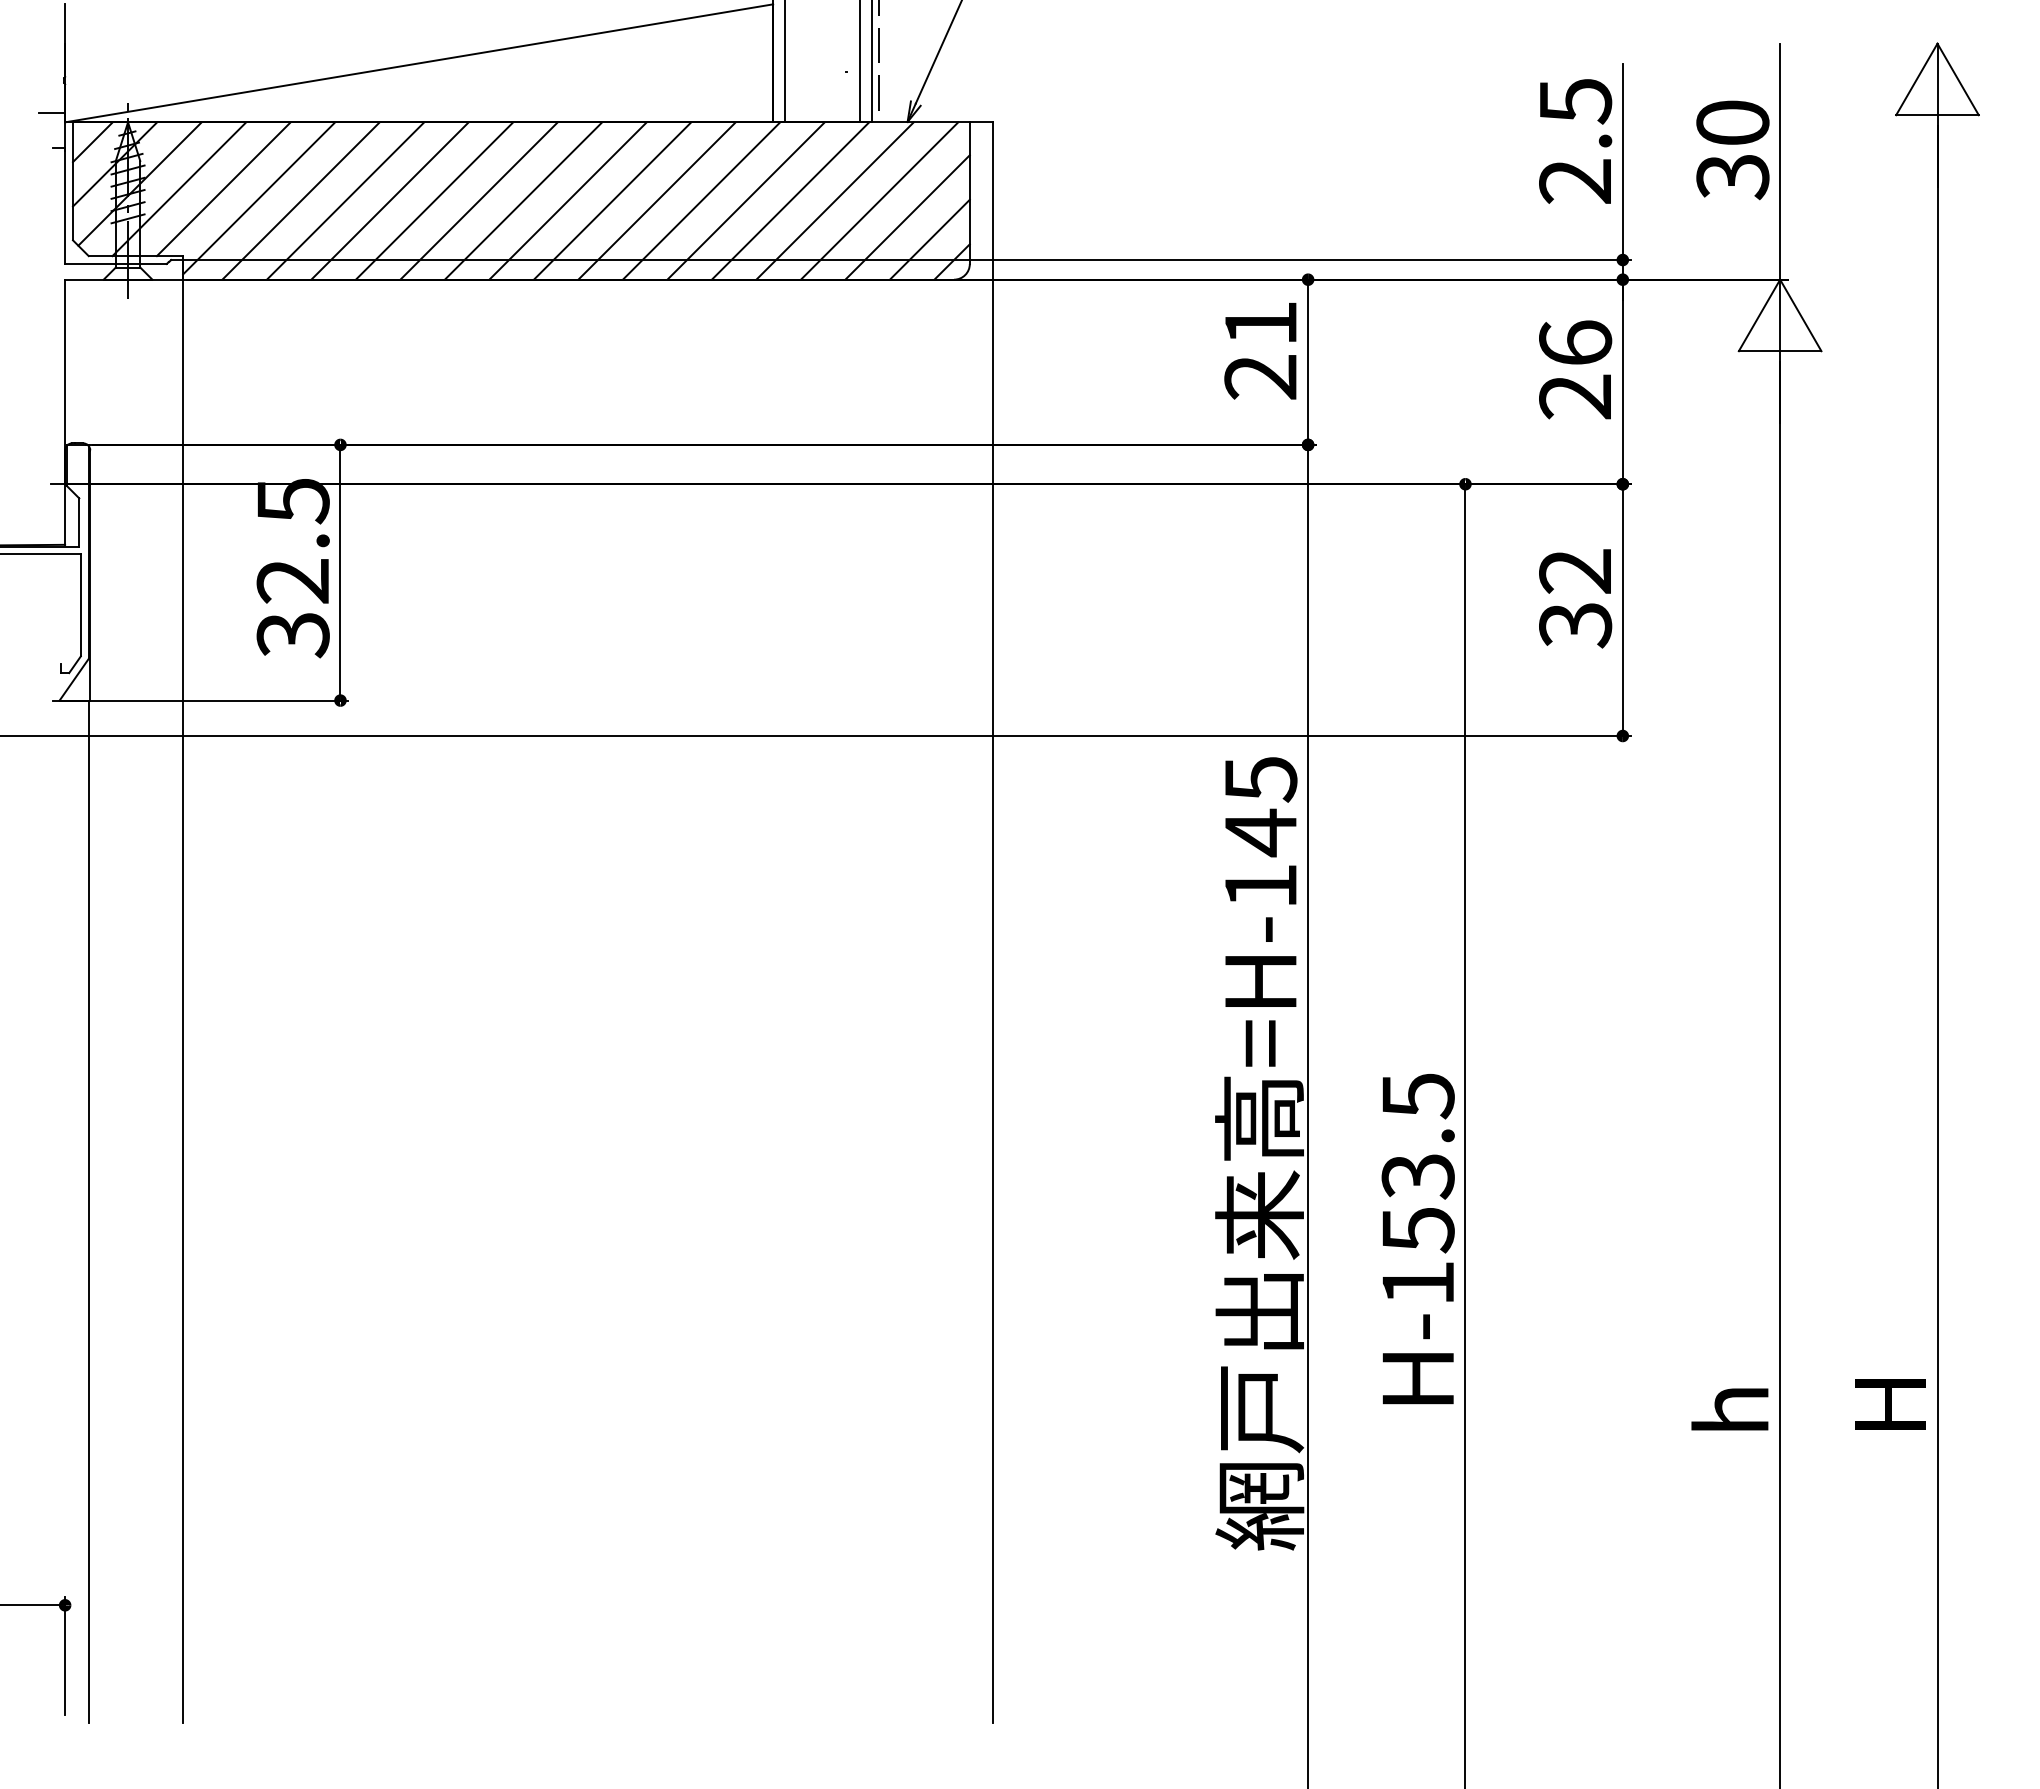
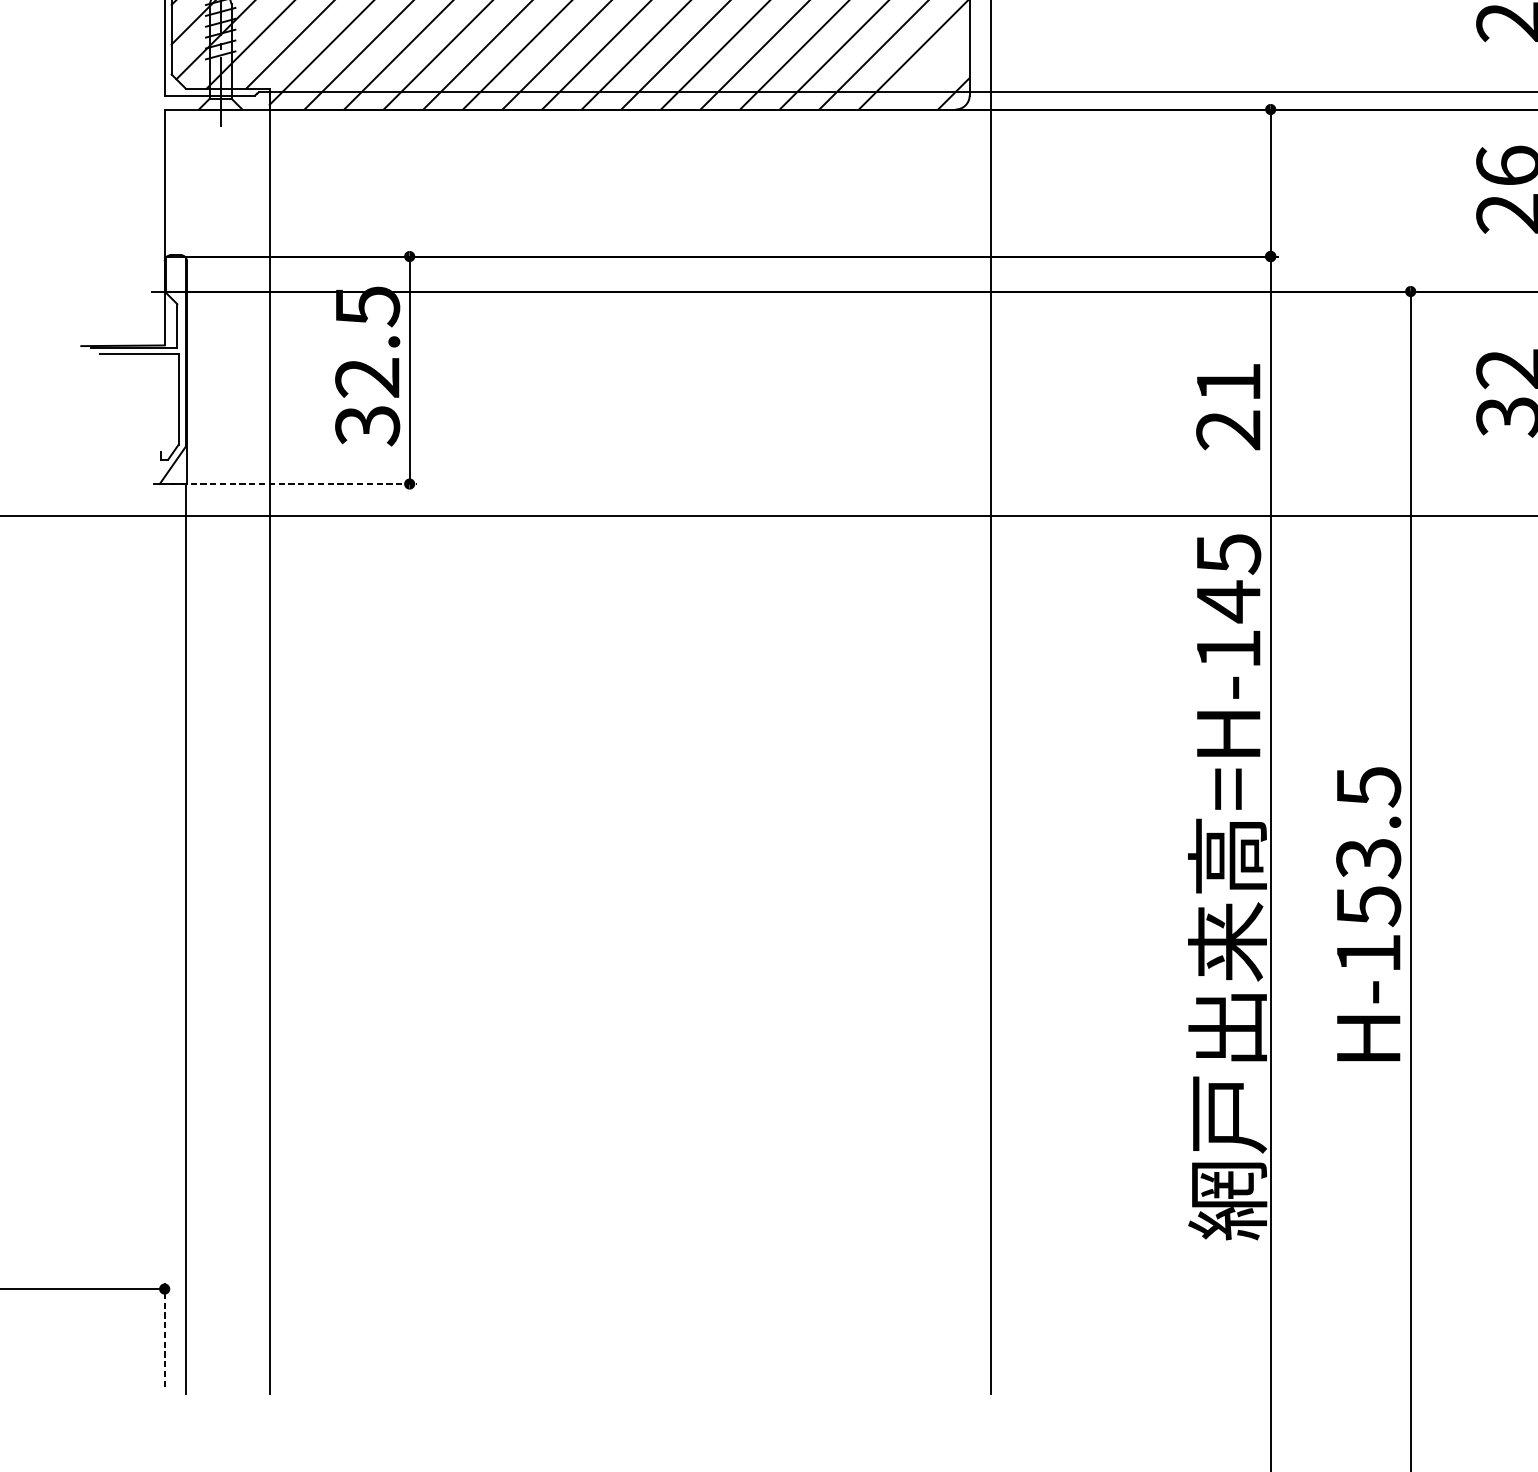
line: (929, 239) -> (933, 73), removed
text: (1260, 351) -> (1228, 407), moved
line: (204, 700) -> (288, 483), solid -> dashed
text: (1417, 1239) -> (1368, 914), moved
line: (65, 1655) -> (165, 1333), solid -> dashed

